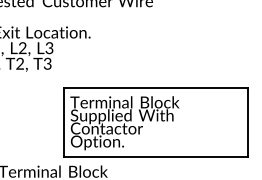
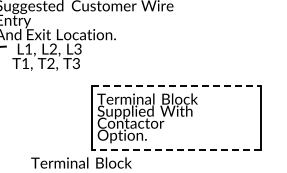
line: (156, 87) -> (176, 85), solid -> dashed
line: (156, 157) -> (176, 149), solid -> dashed

